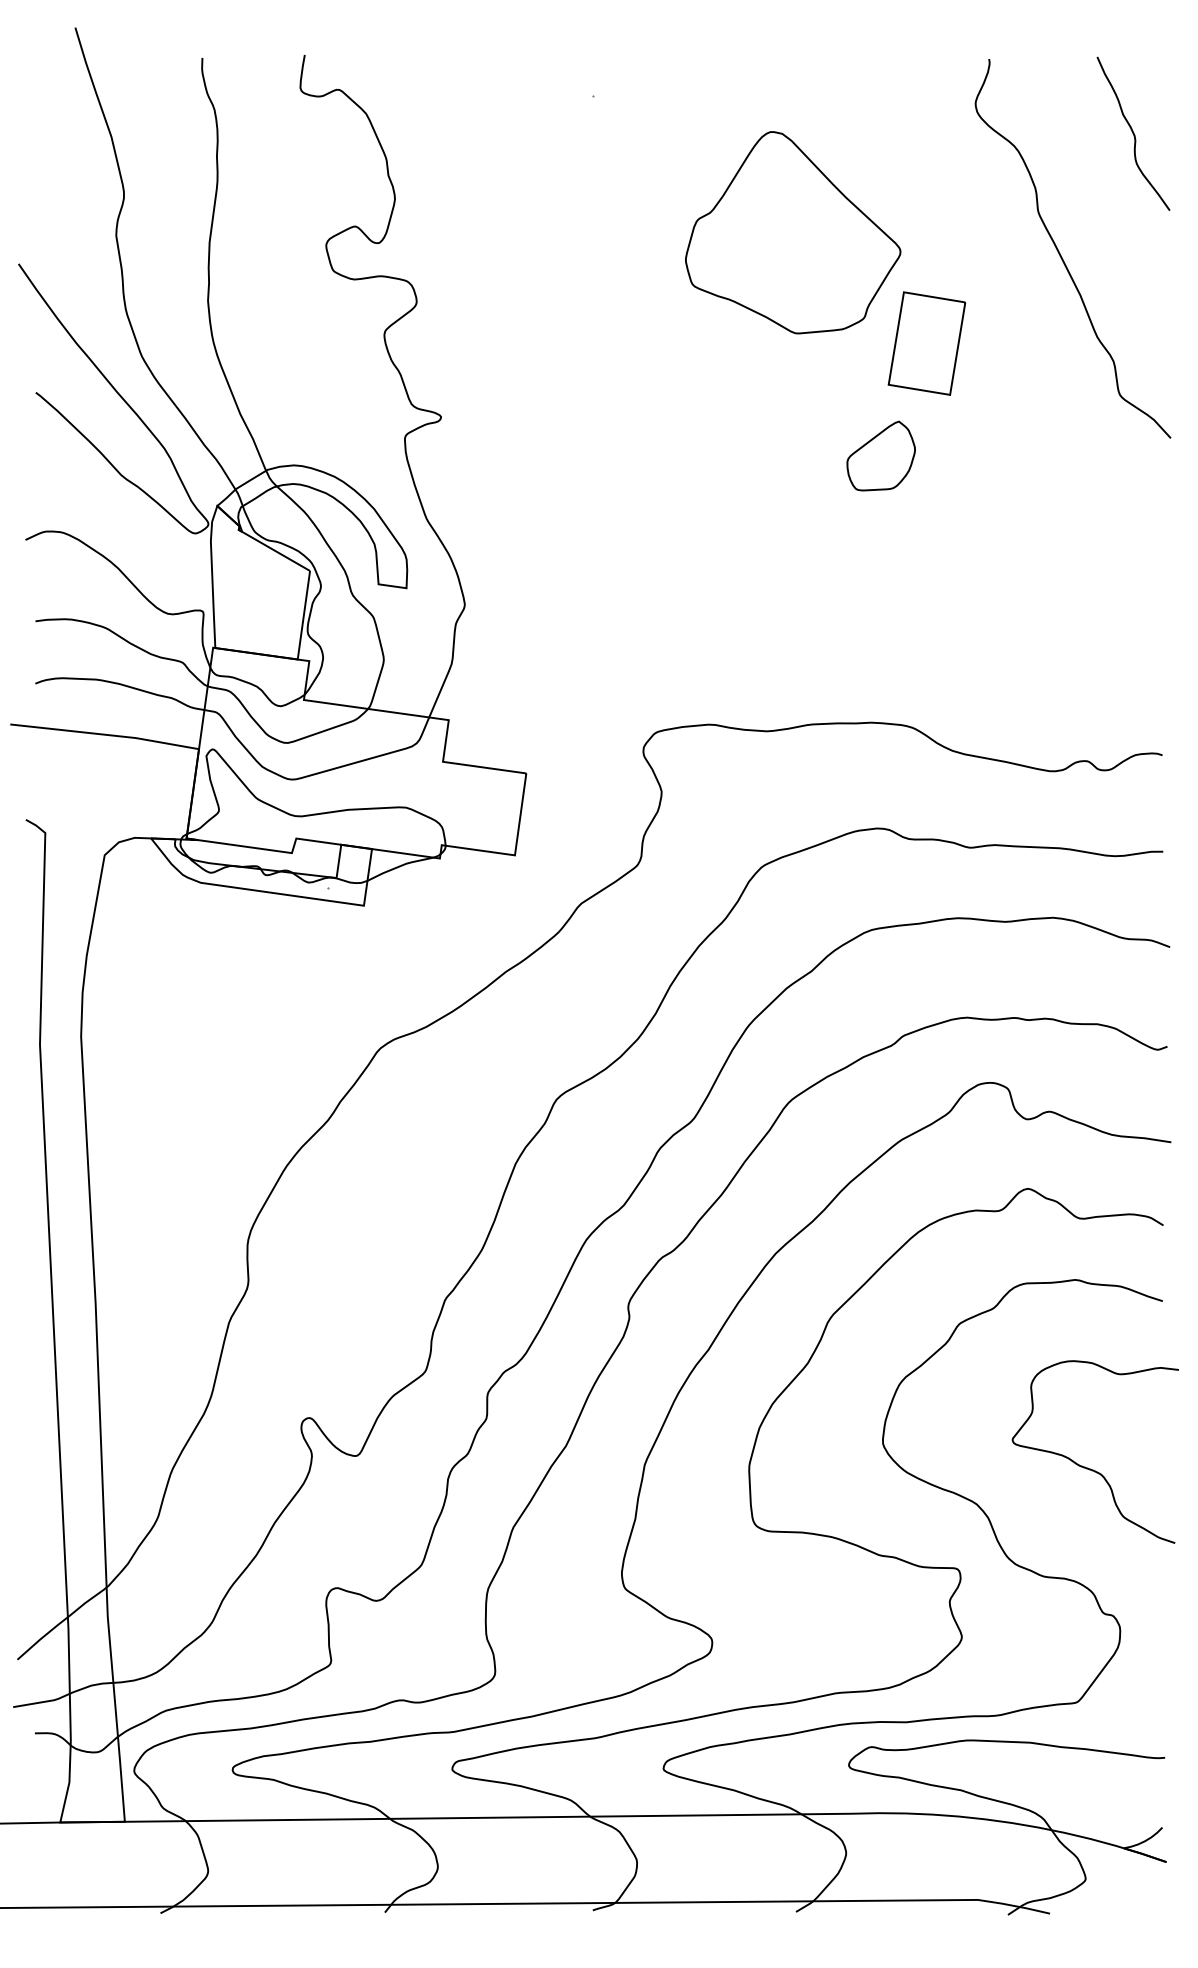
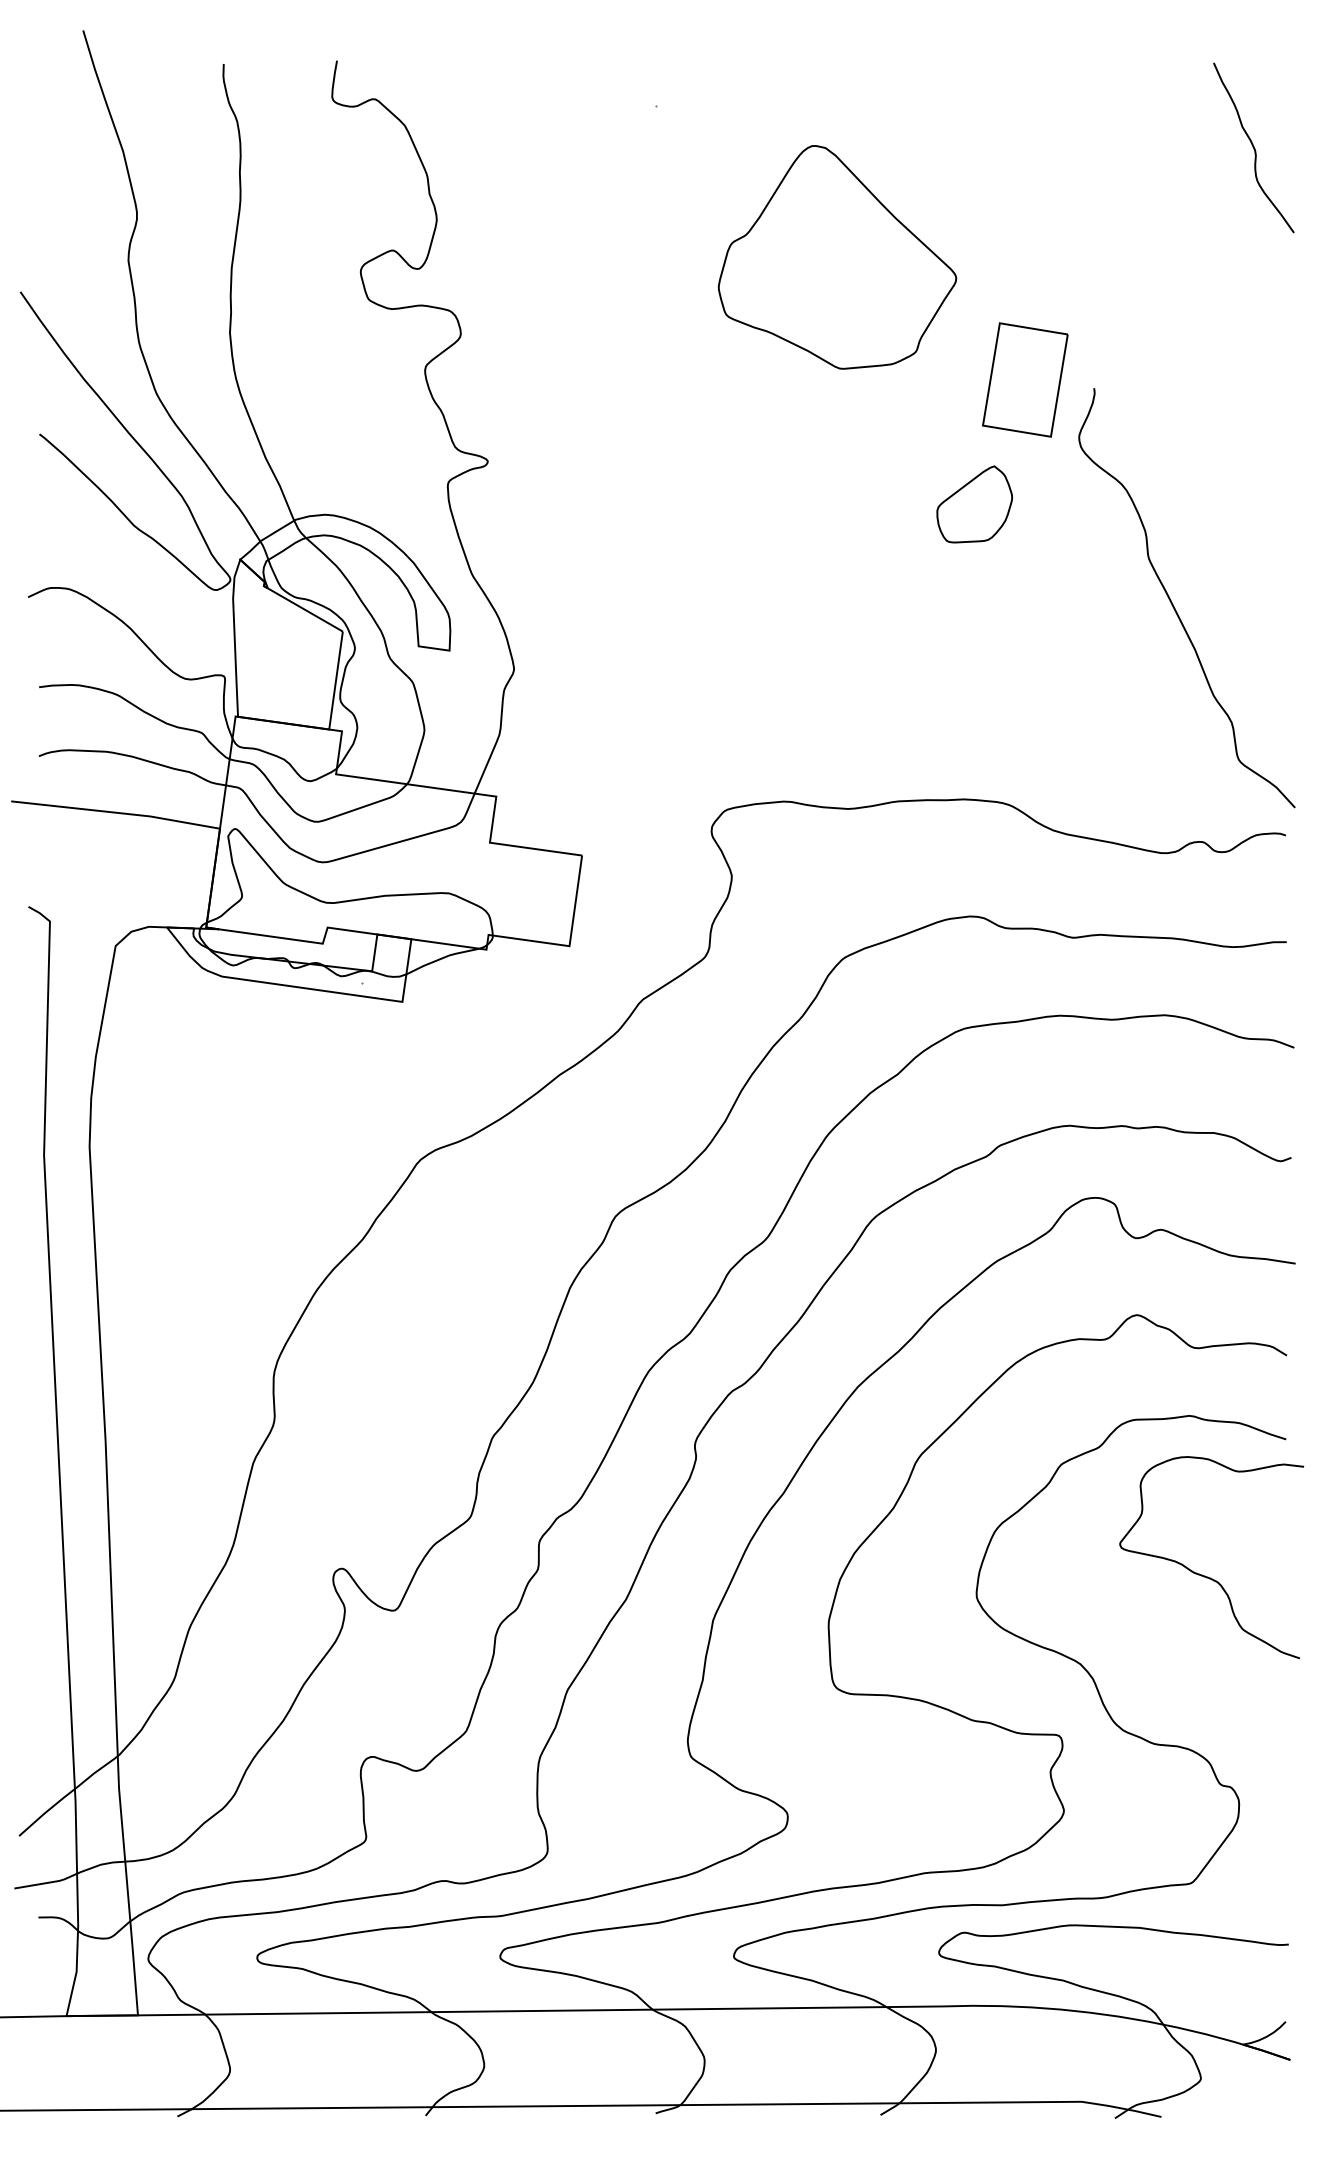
part: (793, 232) -> (837, 257), moved
curve: (1060, 253) -> (1173, 603), moved
curve: (1087, 1467) -> (1202, 1574), moved

